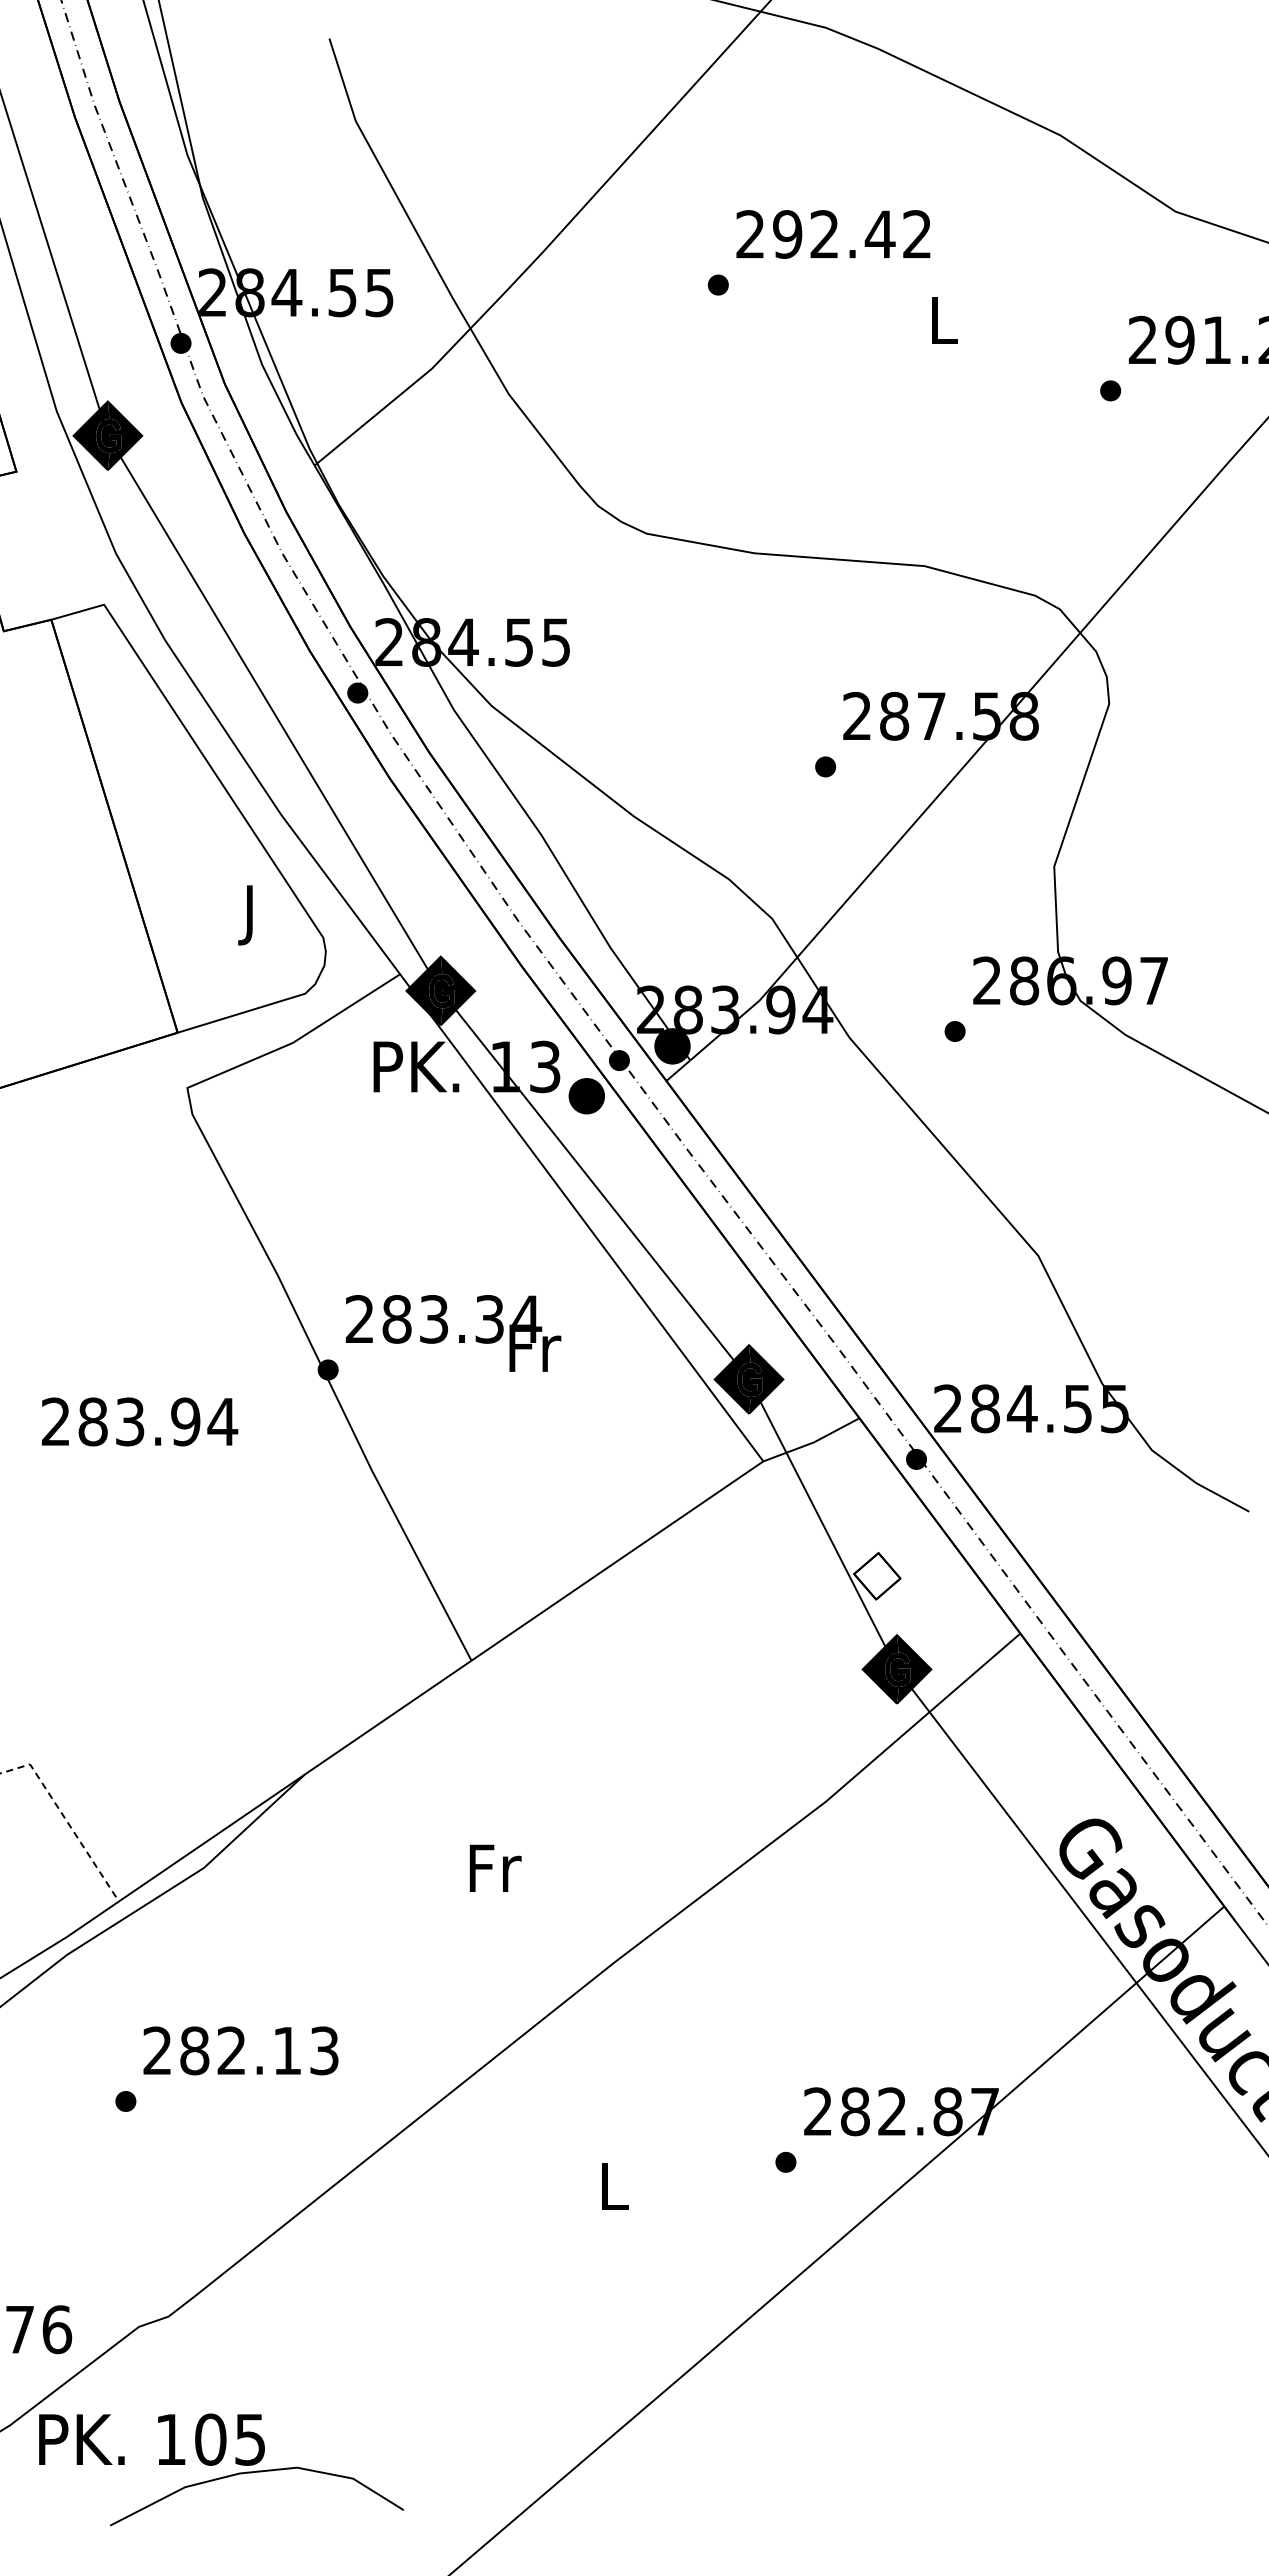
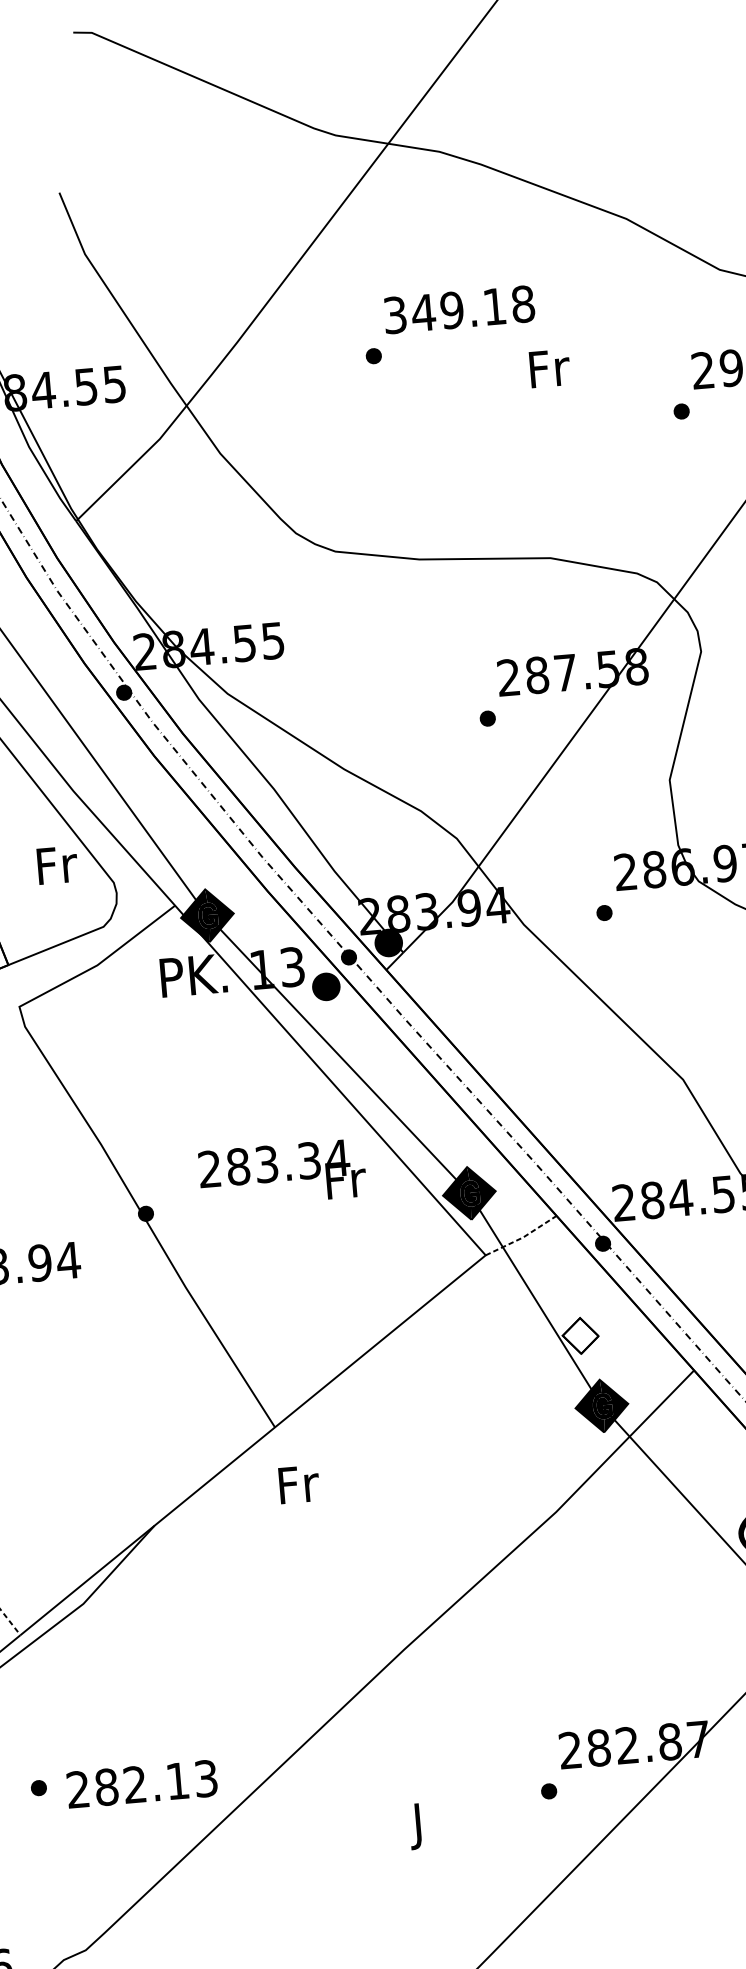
text: (834, 234) -> (459, 309), 292.42 -> 349.18
text: (944, 320) -> (549, 368), L -> Fr
text: (252, 915) -> (58, 870), J -> Fr
text: (453, 1333) -> (282, 1173), moved
line: (813, 1442) -> (522, 1237), solid -> dashed
text: (495, 1867) -> (299, 1483), moved
text: (240, 2050) -> (141, 1783), moved
text: (614, 2193) -> (419, 1826), L -> J

